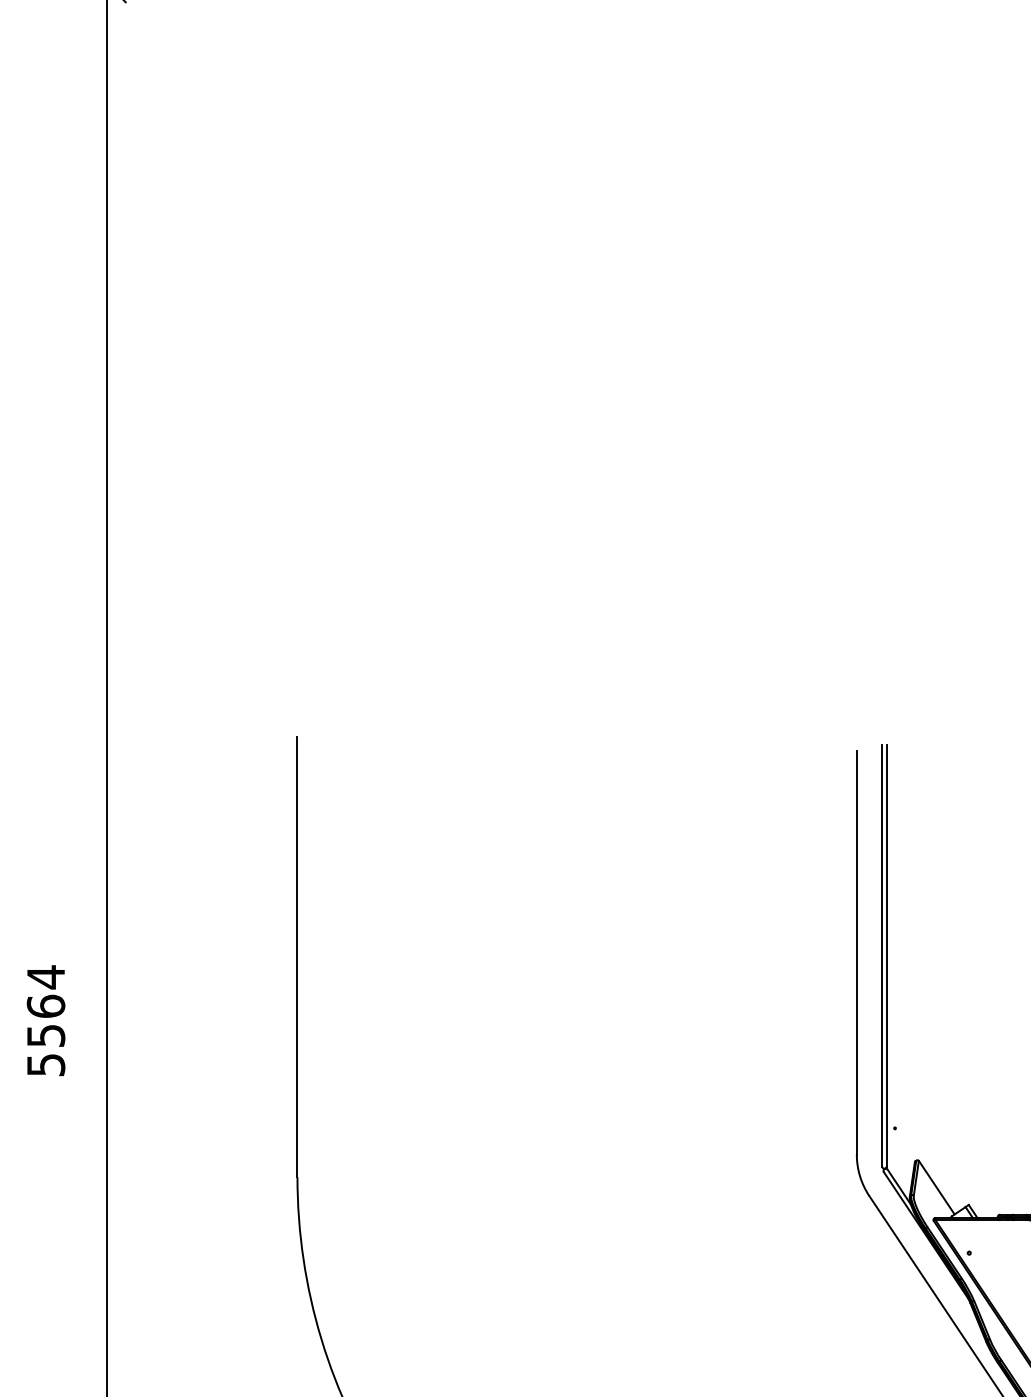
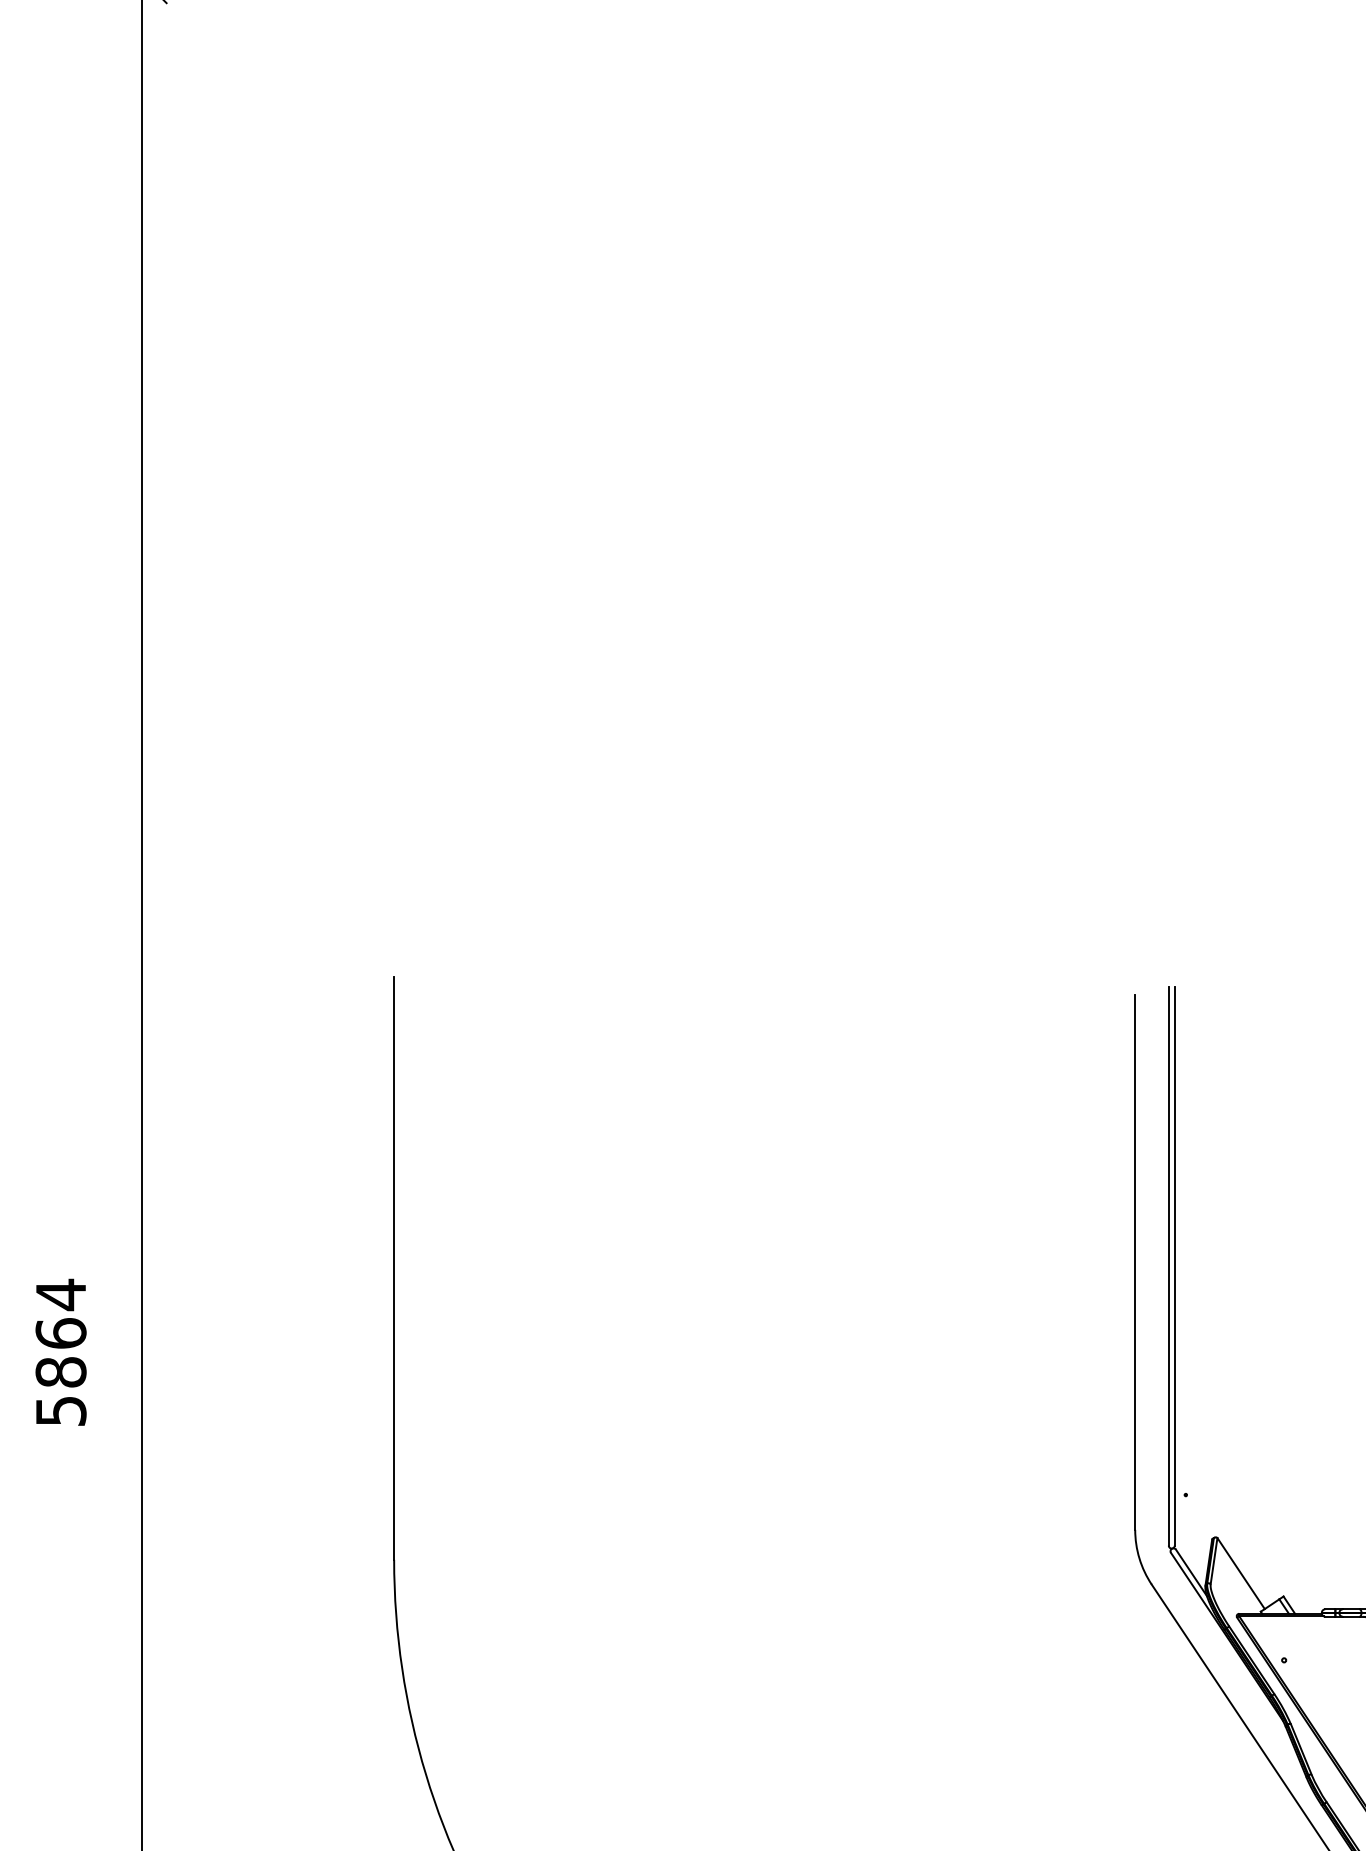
text: (45, 1035) -> (60, 1372), 5564 -> 5864

